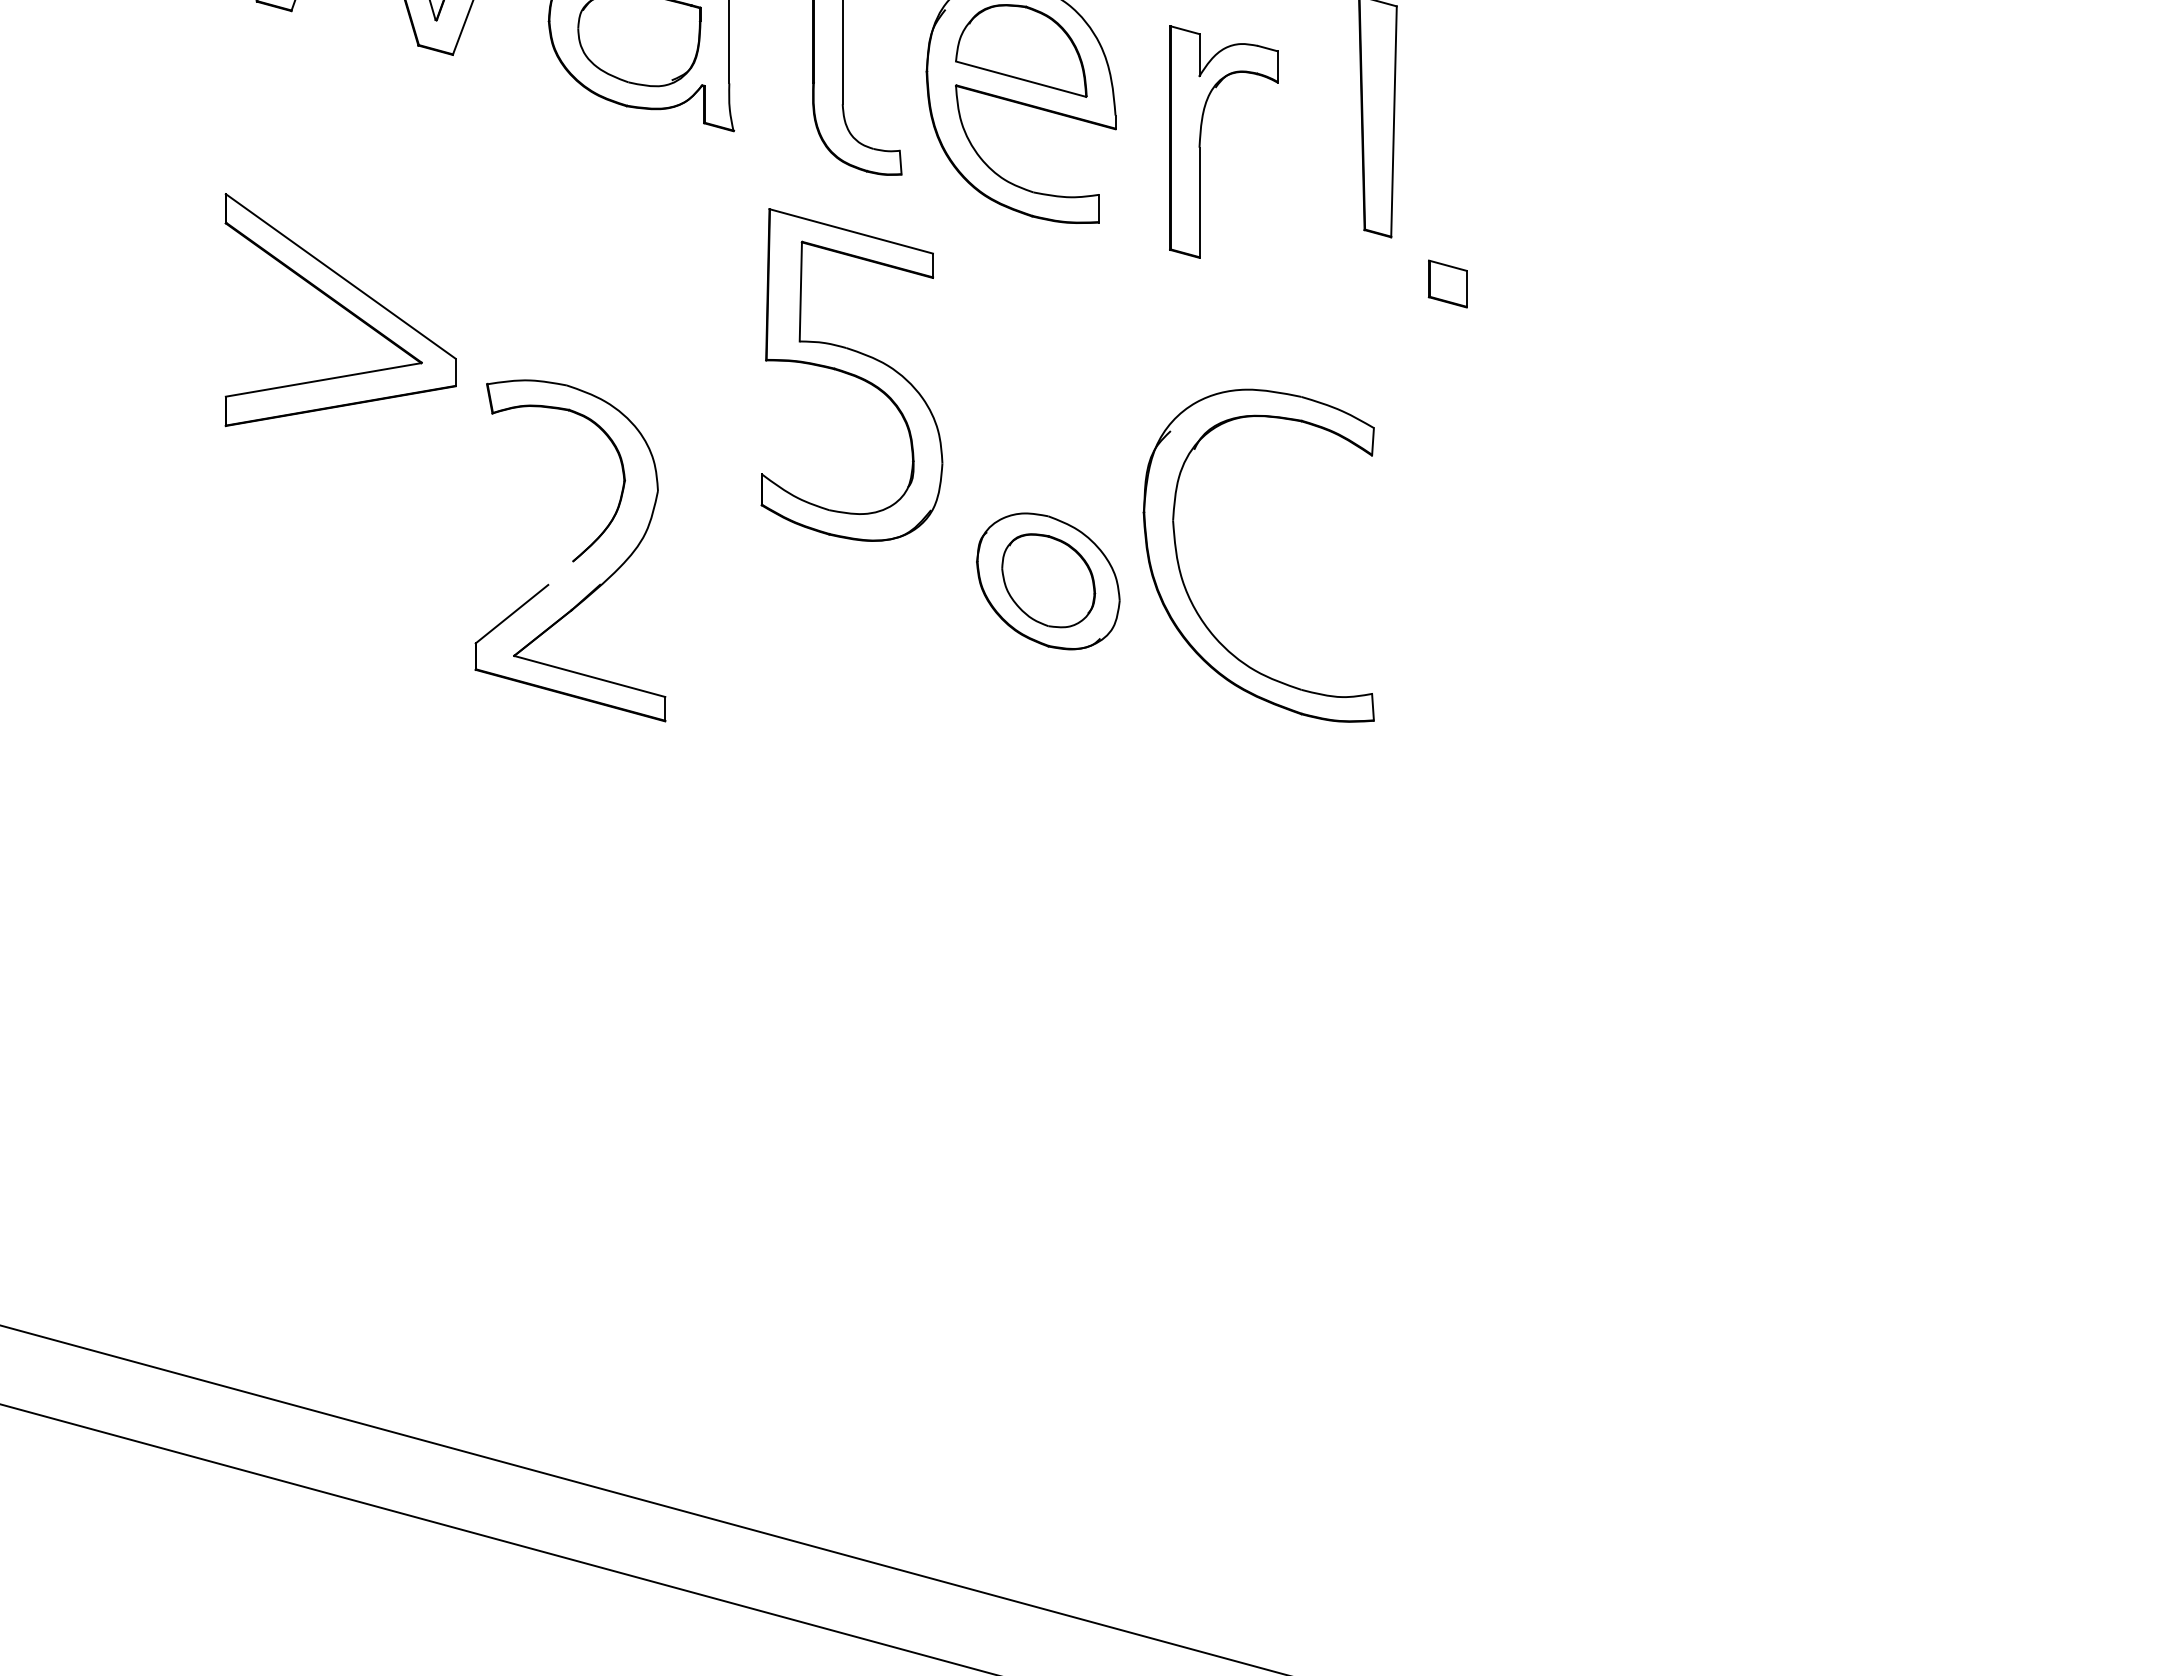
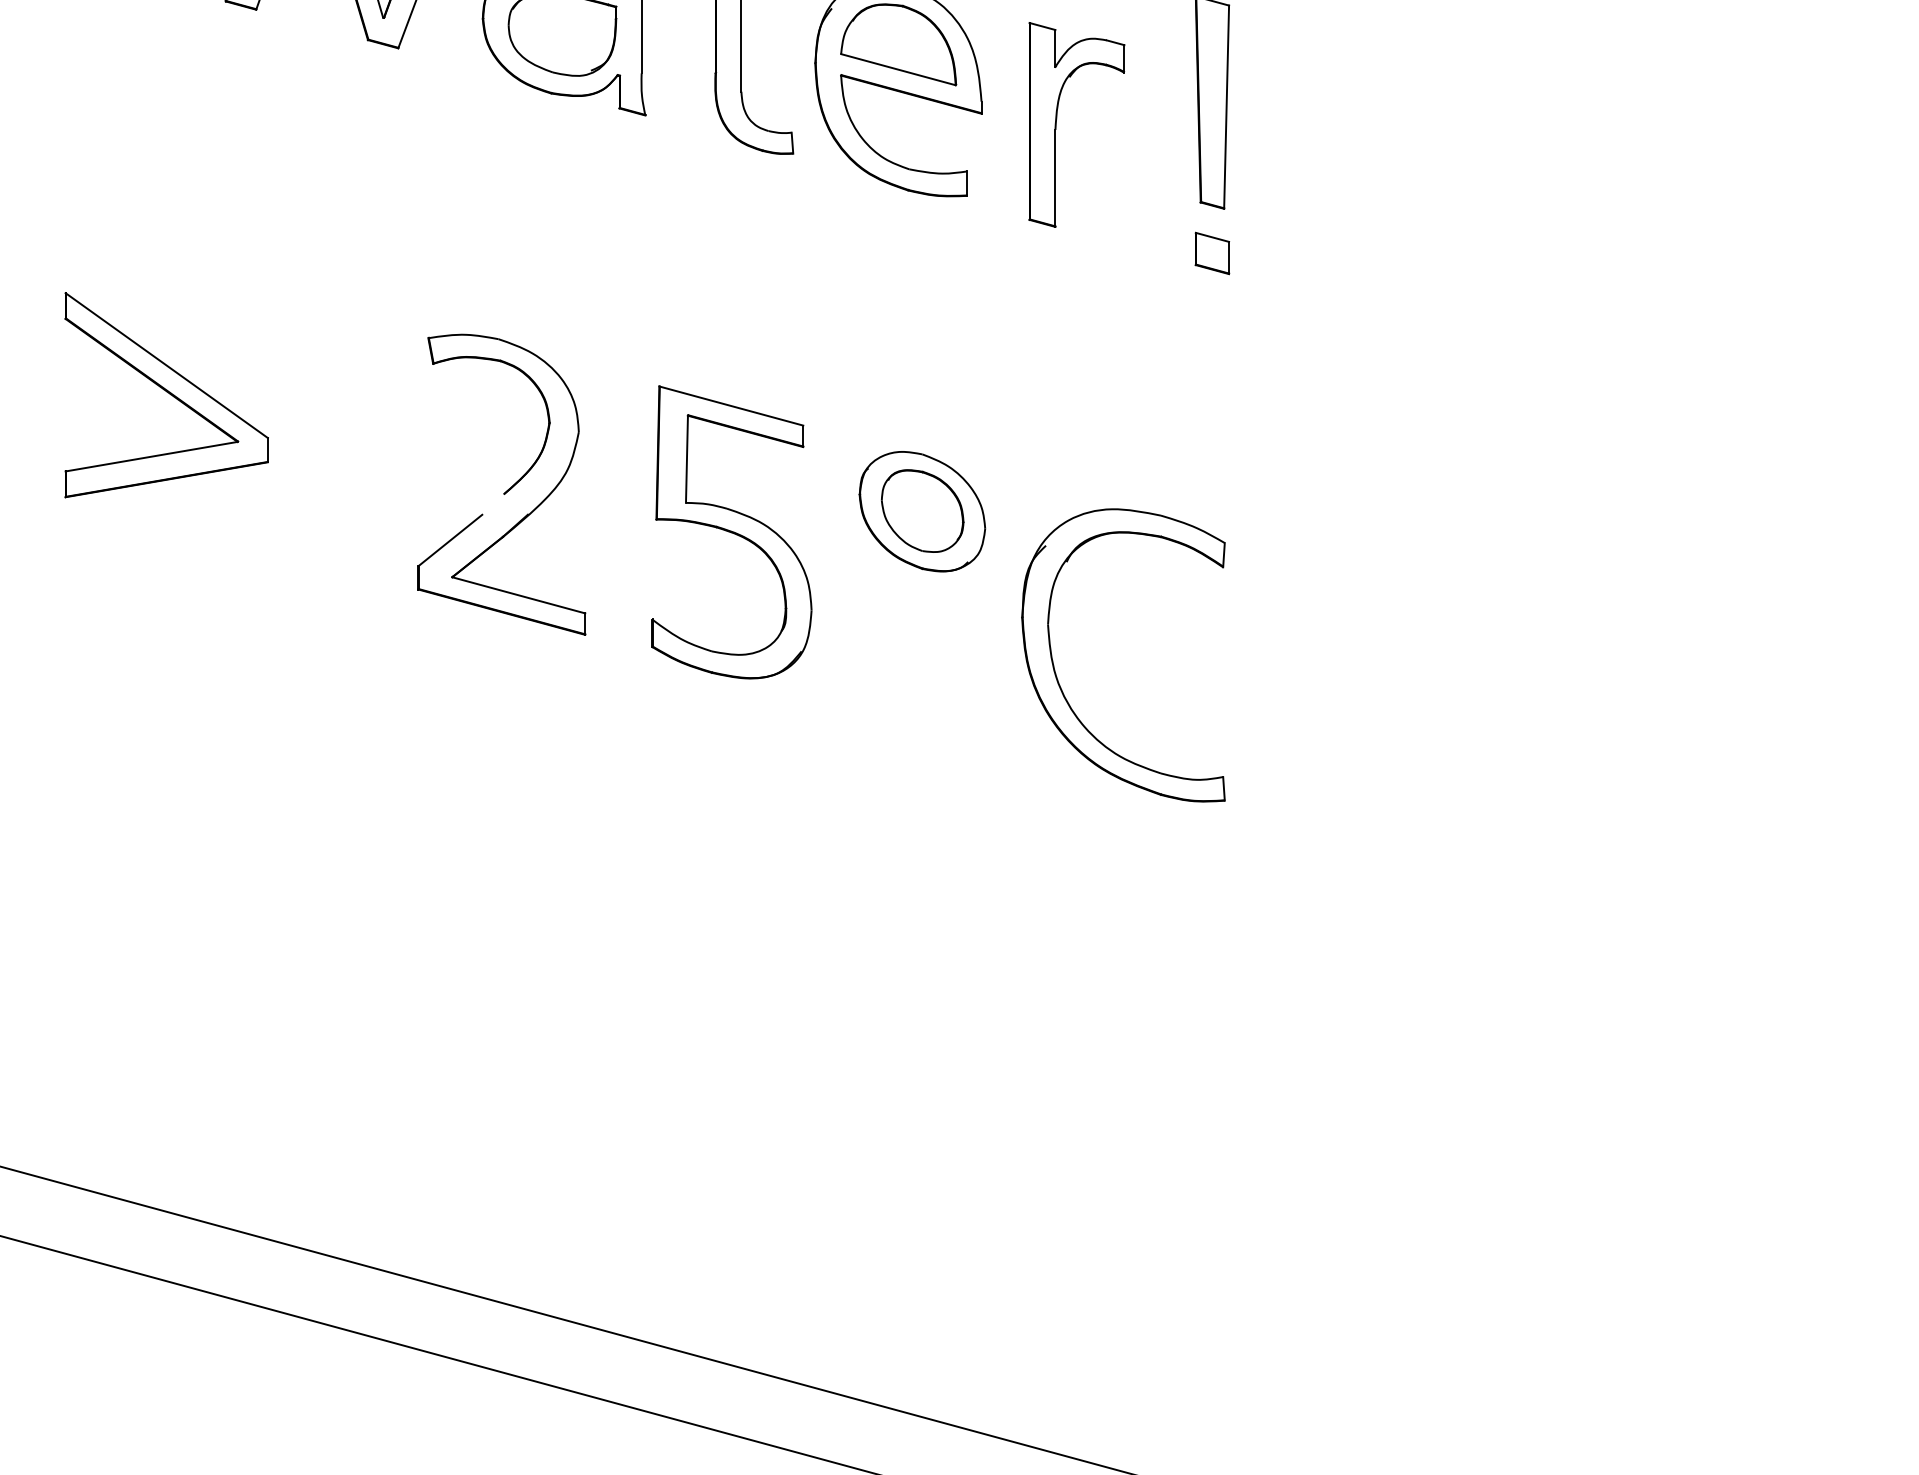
part: (1447, 283) -> (1212, 253), moved
part: (340, 310) -> (166, 395), moved
part: (851, 374) -> (731, 531), moved
part: (1183, 579) -> (1057, 676), moved

